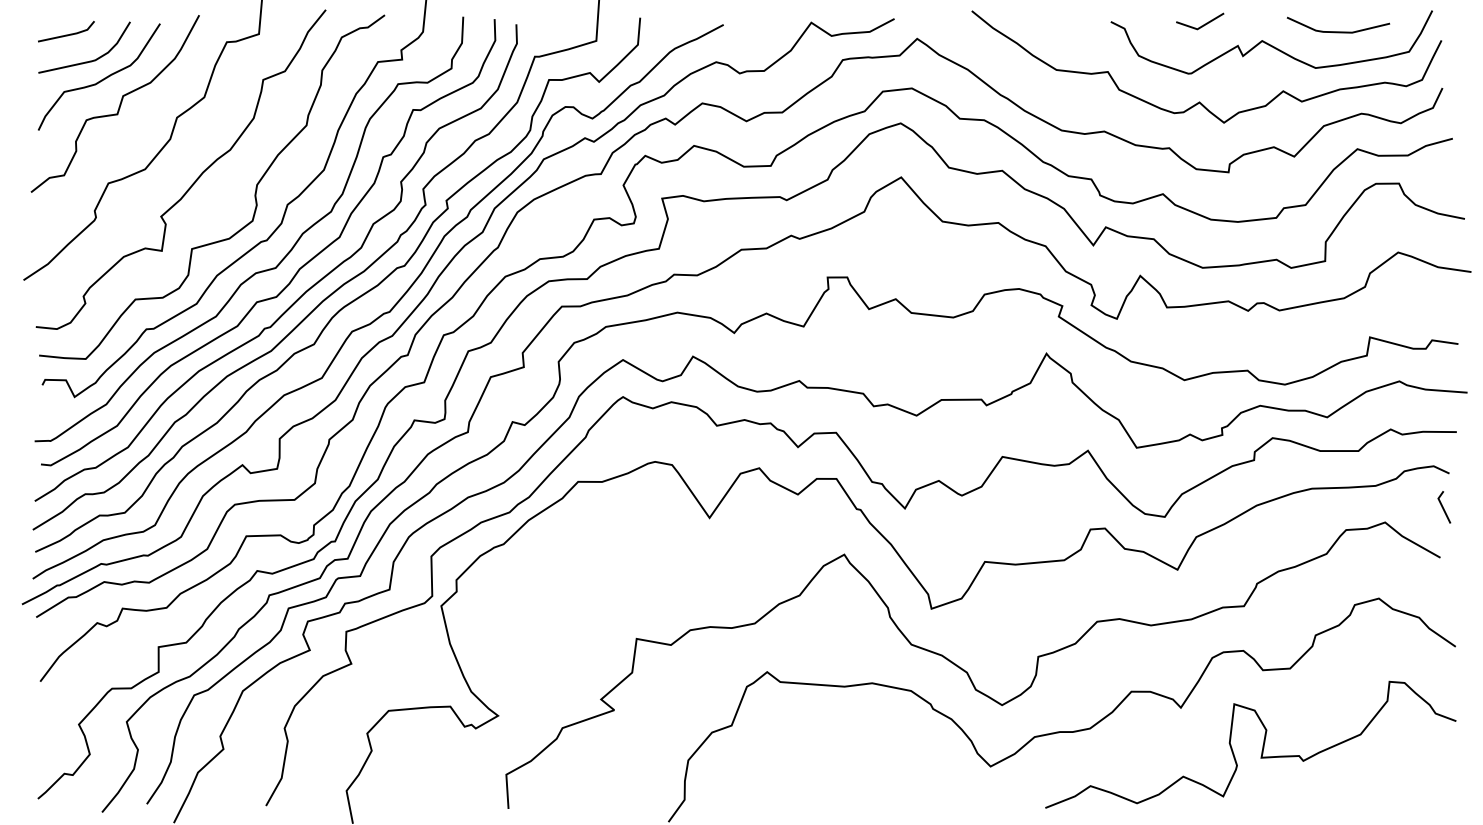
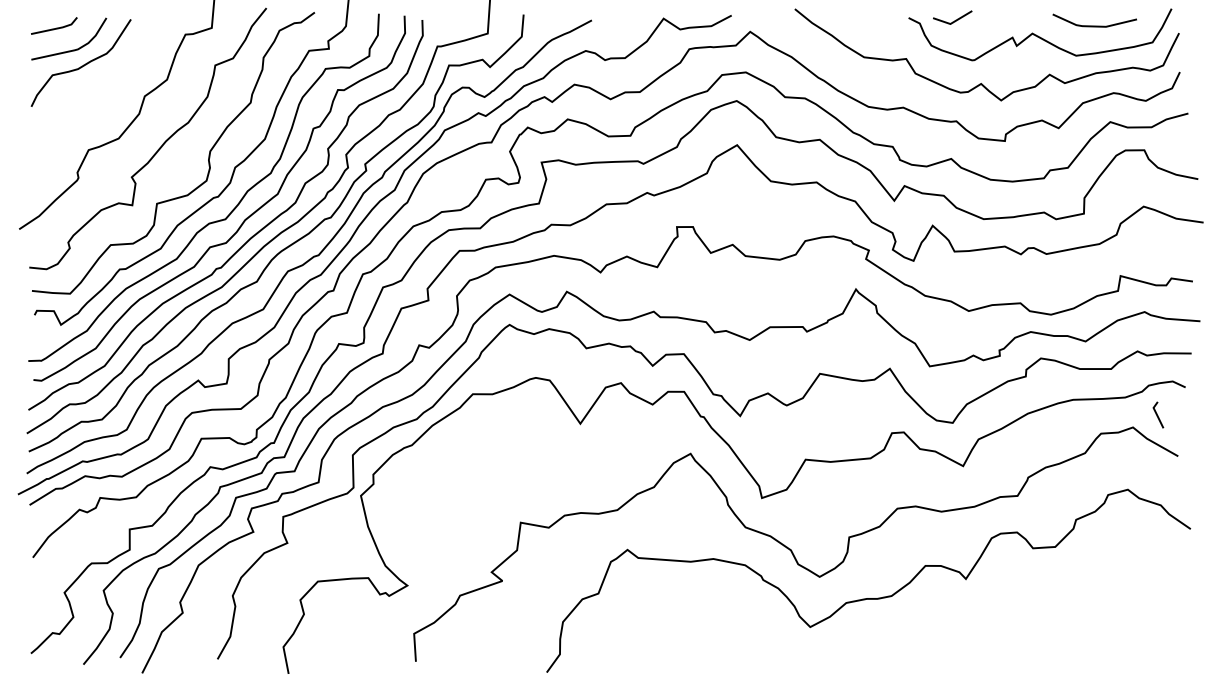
line: (1203, 23) -> (955, 19), moved
curve: (119, 104) -> (97, 85), removed
line: (1443, 506) -> (1157, 414), moved
curve: (1262, 745) -> (1032, 609), removed

